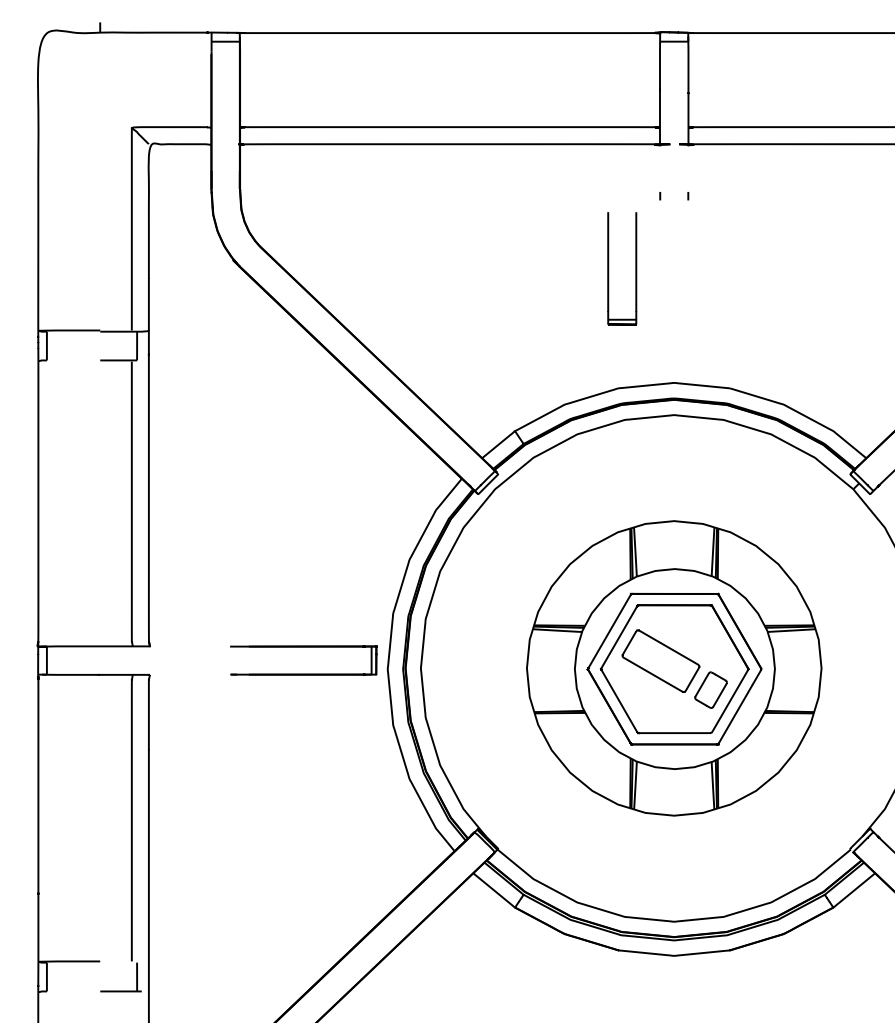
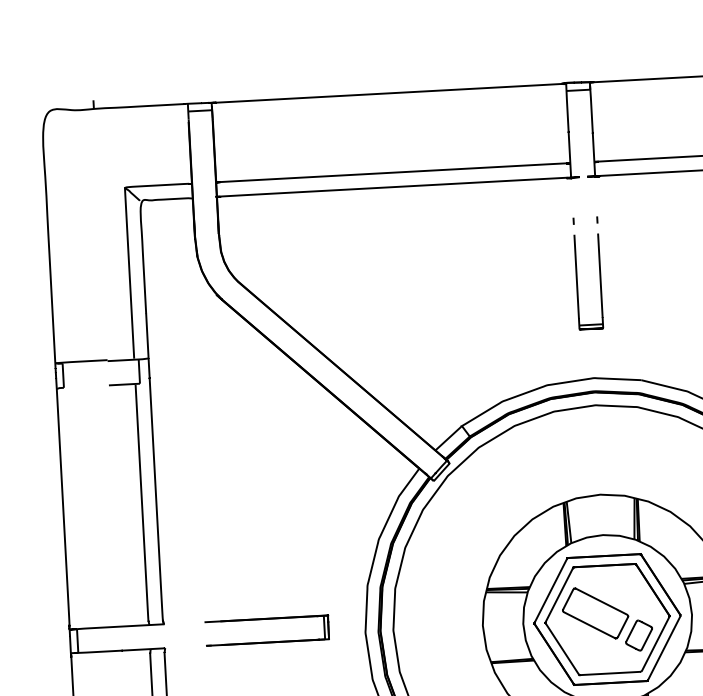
part: (609, 268) -> (578, 282), moved
part: (303, 647) -> (266, 619), moved

